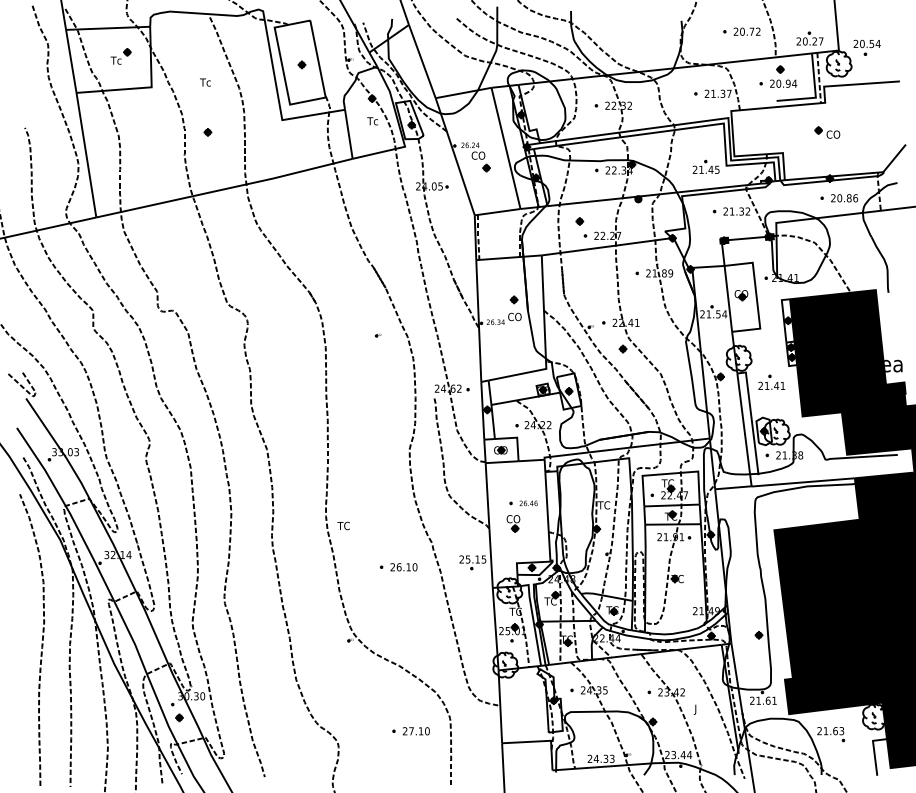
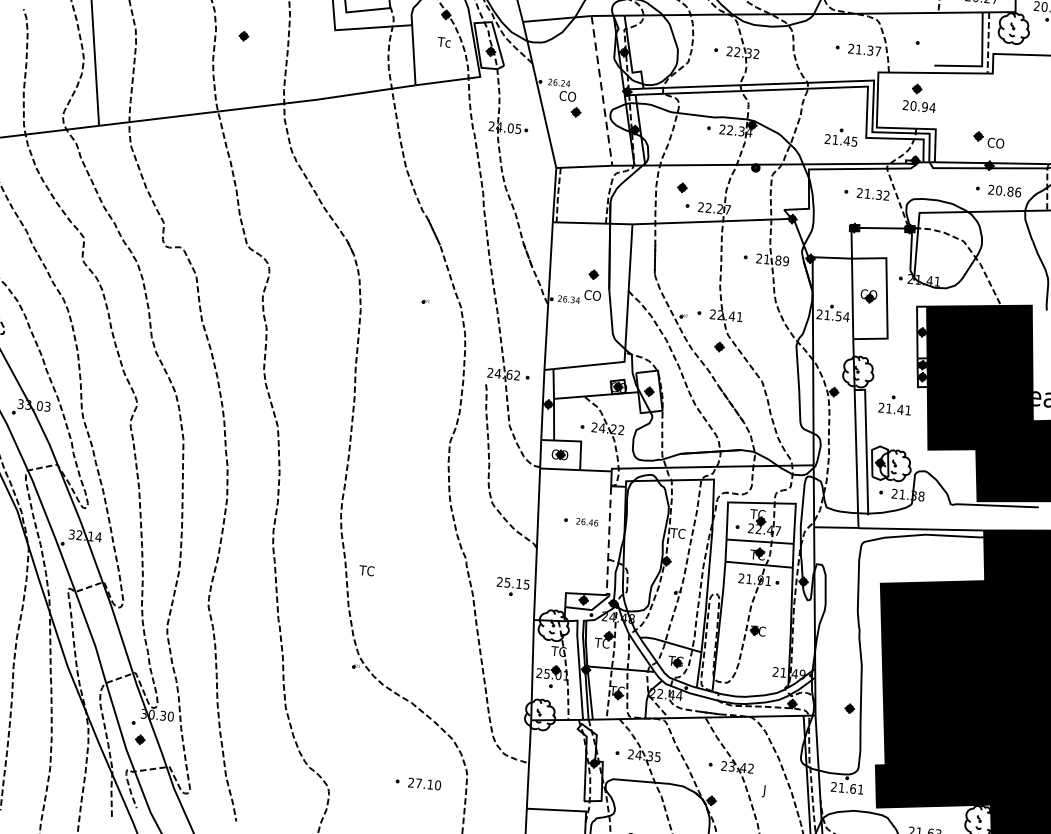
part: (783, 76) -> (920, 97), moved
part: (827, 132) -> (989, 139), moved
line: (506, 148) -> (602, 91), solid -> dashed
line: (547, 516) -> (608, 540), solid -> dashed
part: (513, 523) -> (566, 544), removed
text: (343, 525) -> (366, 570), moved
part: (398, 567) -> (422, 584), removed

